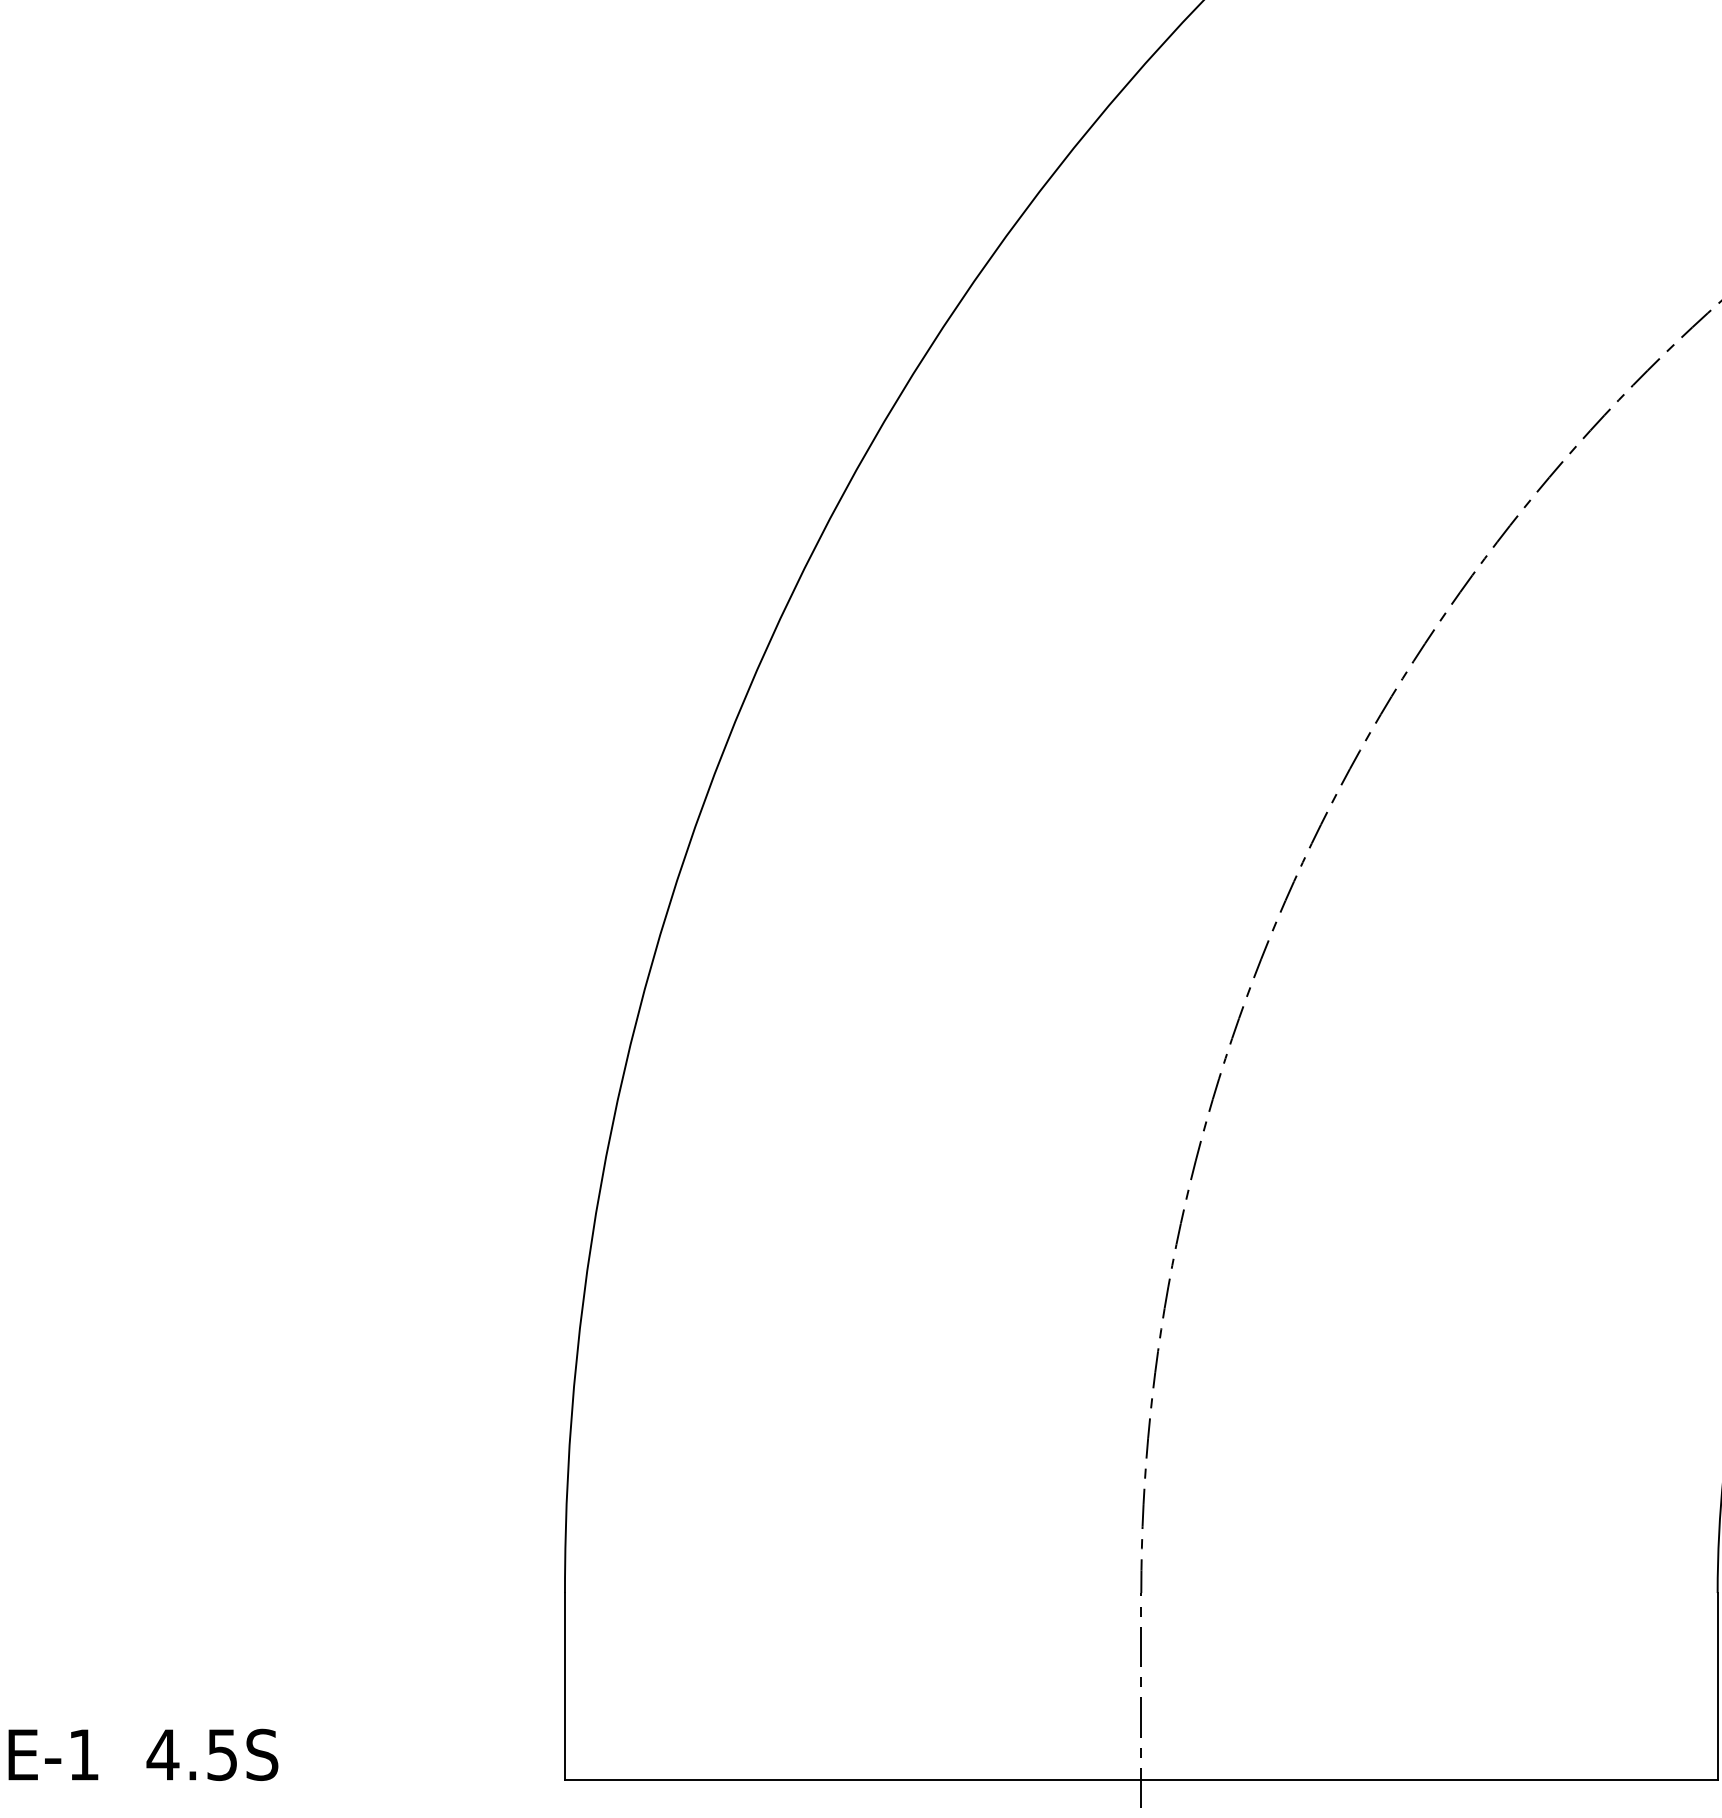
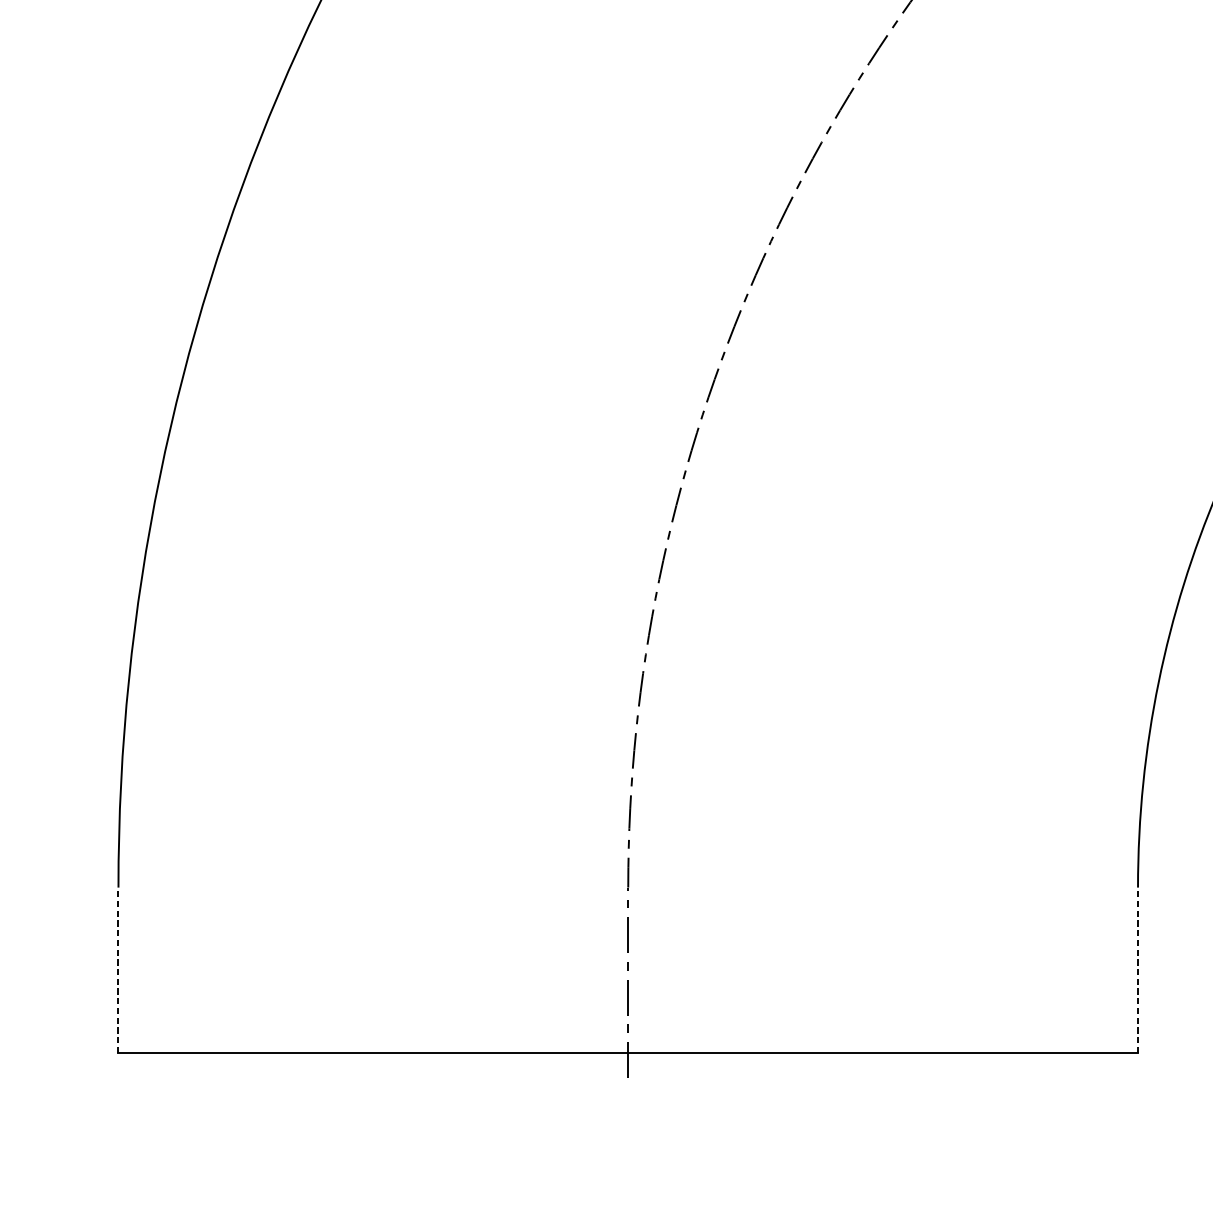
line: (564, 1686) -> (118, 970), solid -> dashed
line: (1717, 1686) -> (1137, 970), solid -> dashed

